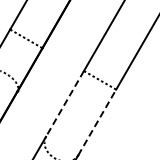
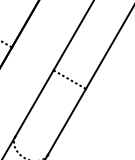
line: (64, 103) -> (34, 102), dashed -> solid
line: (97, 122) -> (67, 121), dashed -> solid

